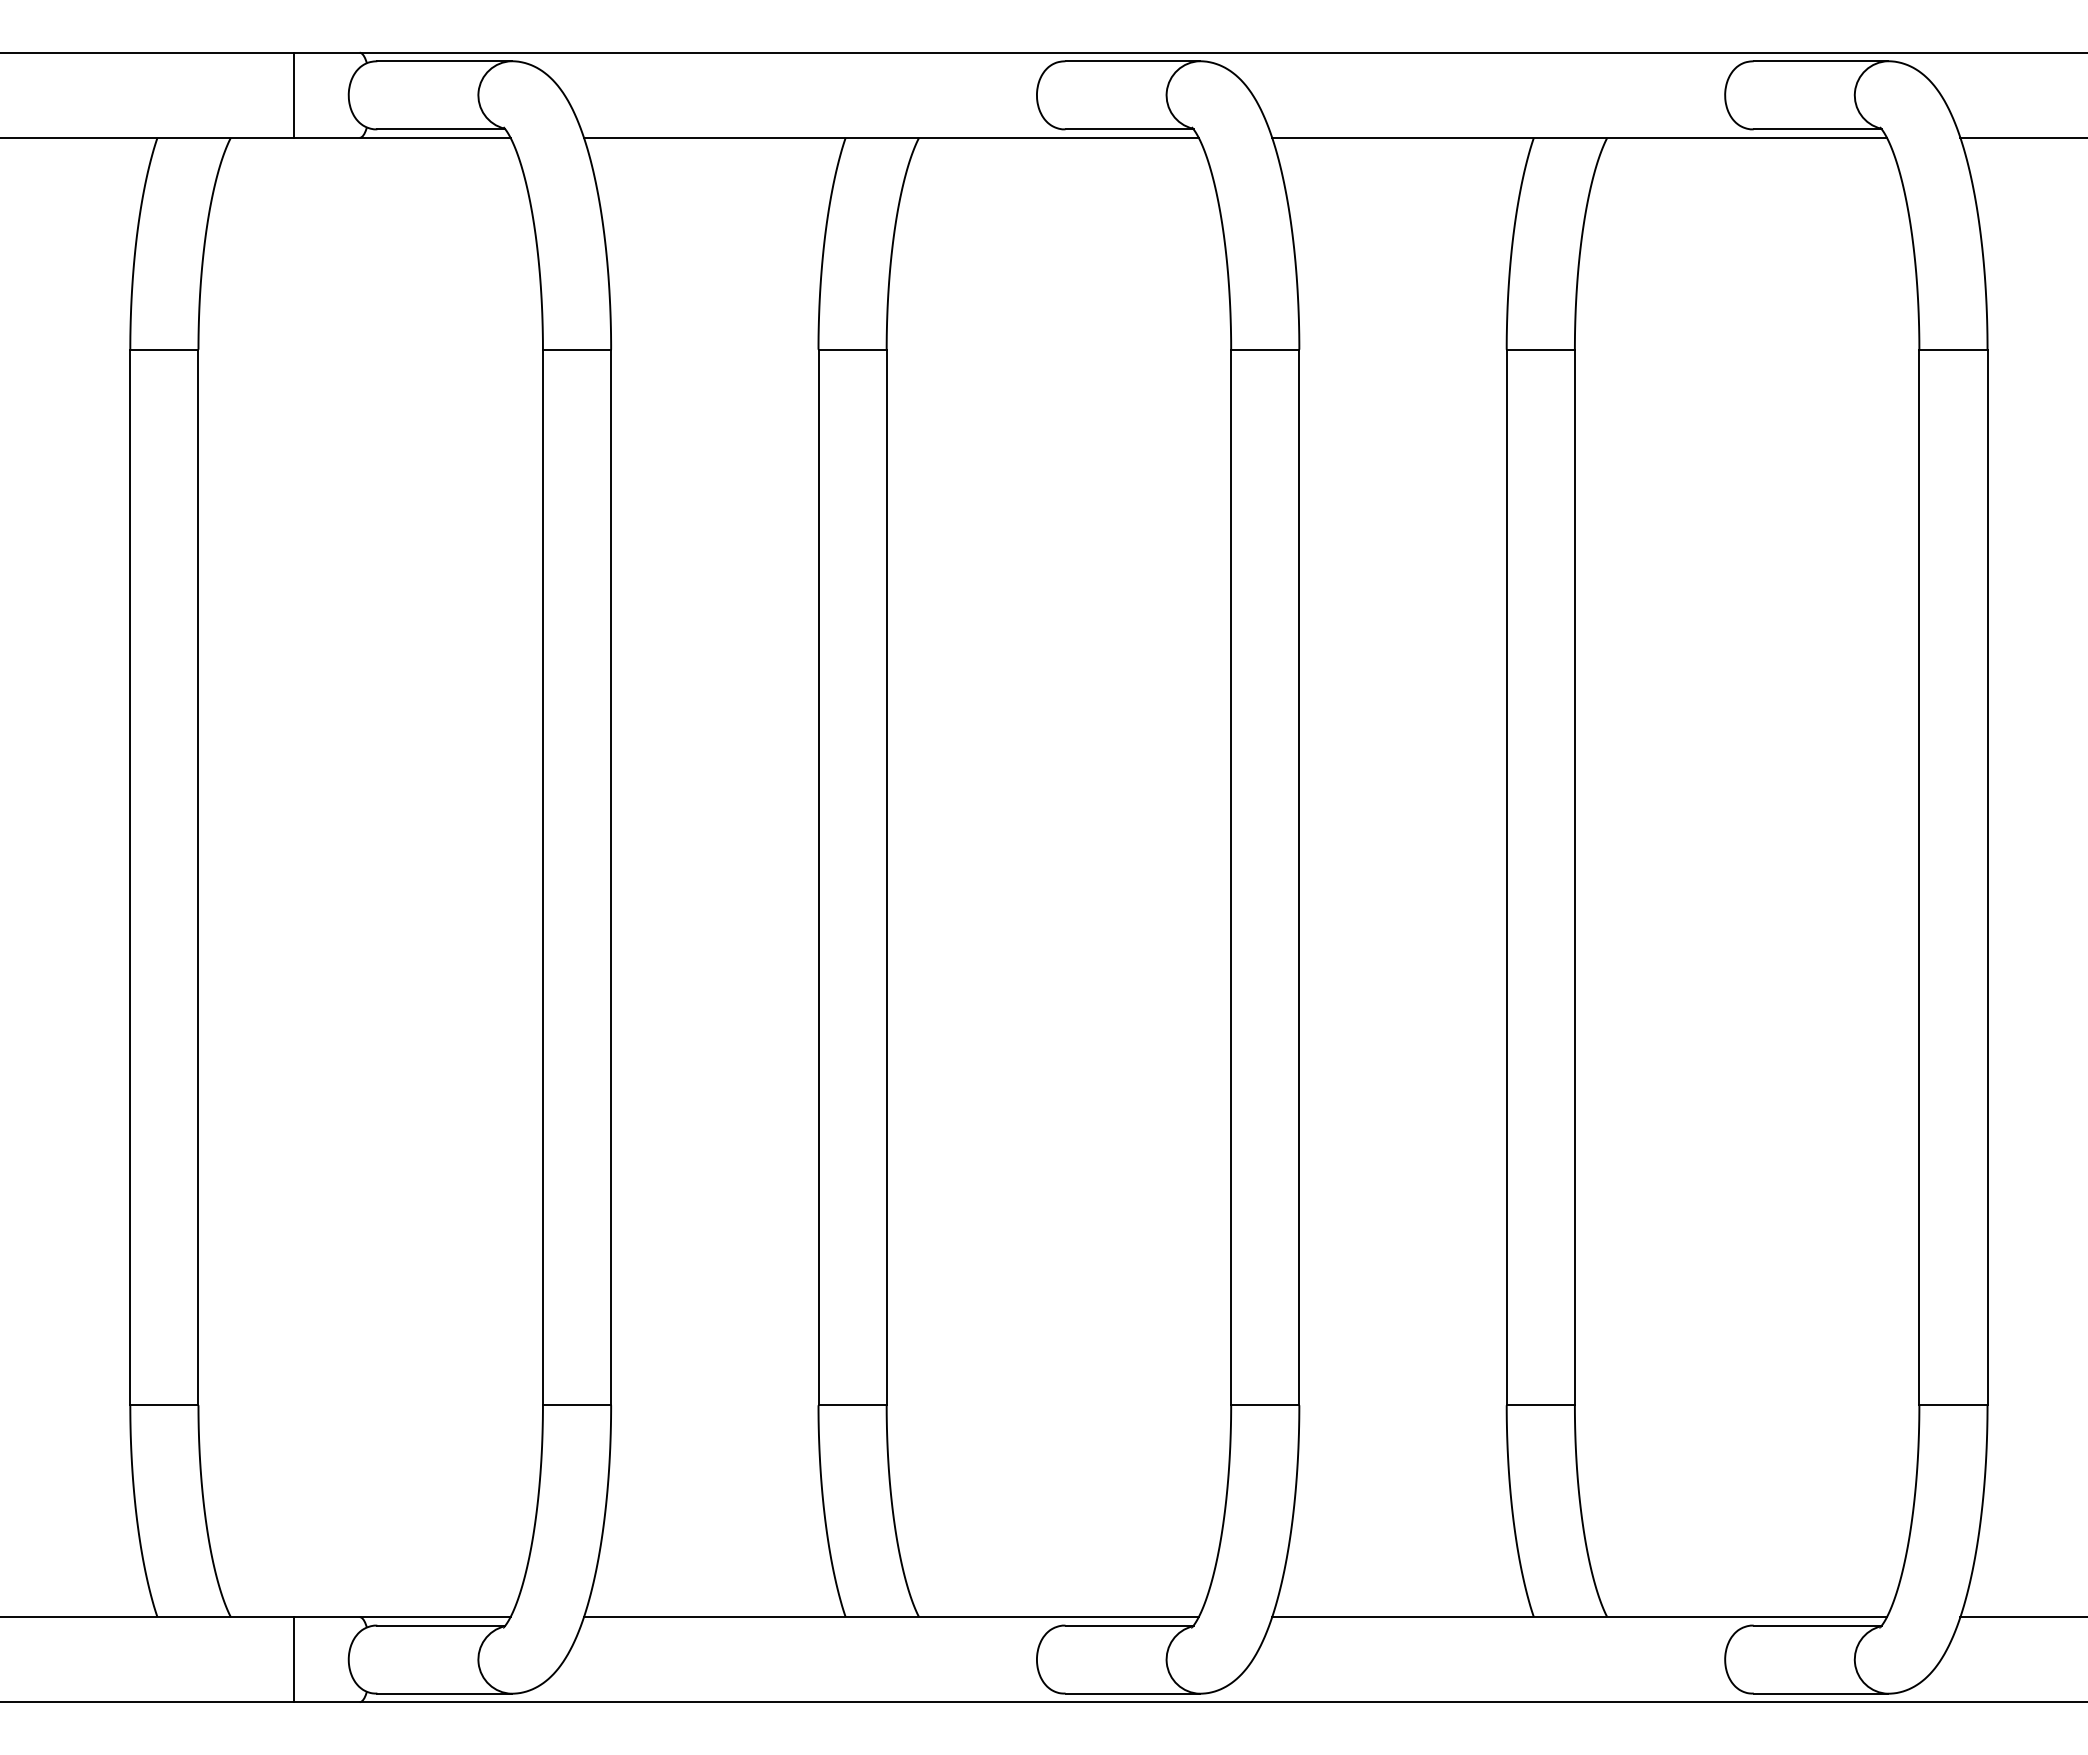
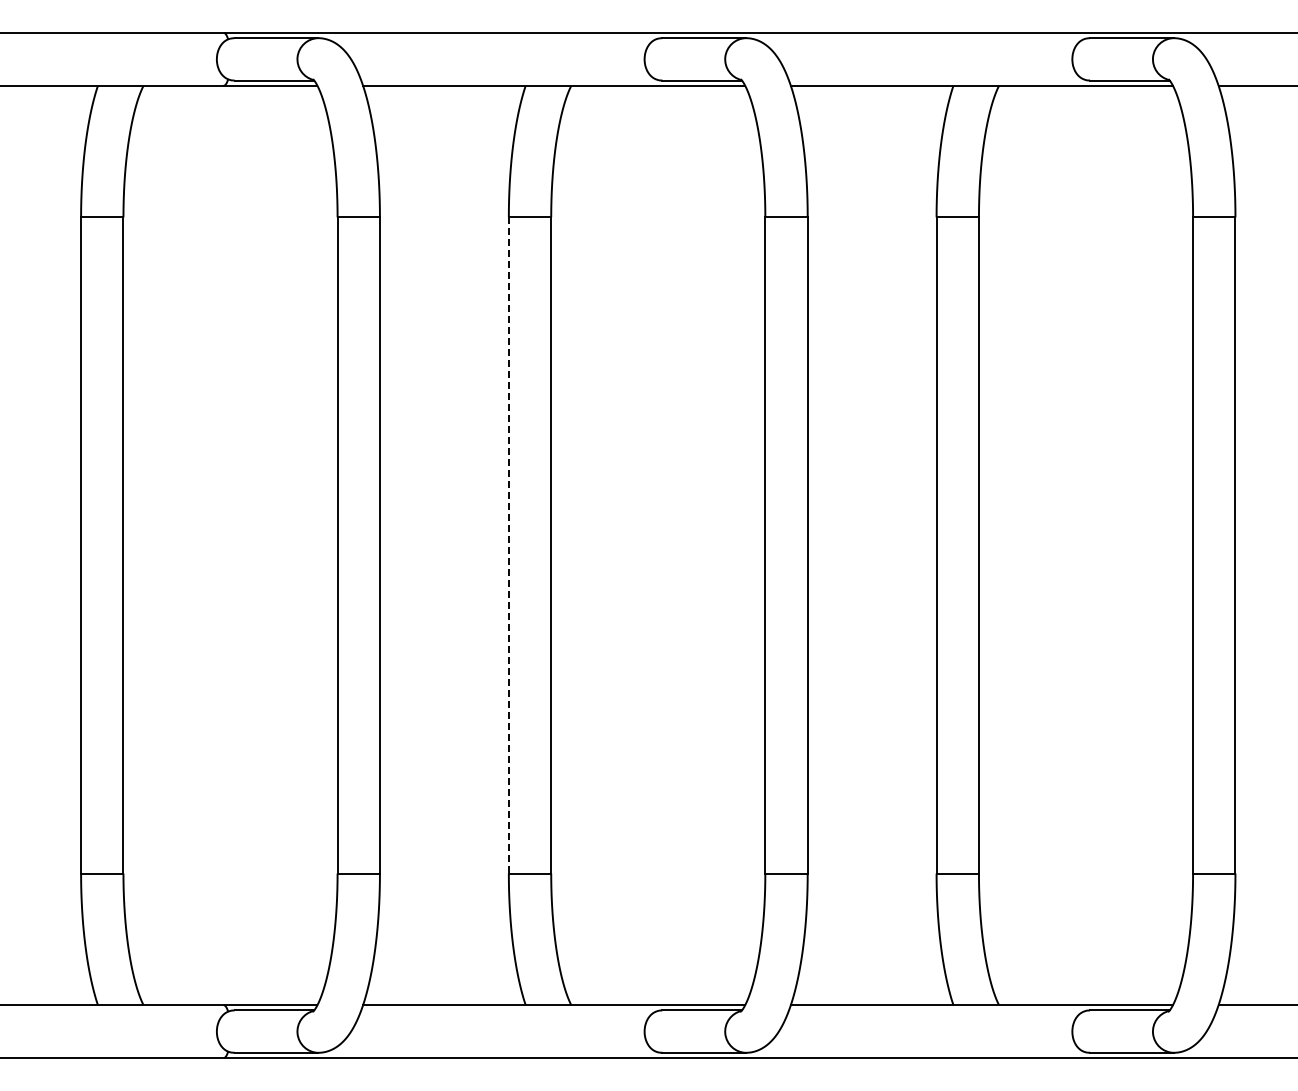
line: (293, 93) -> (182, 58), removed
line: (817, 877) -> (508, 545), solid -> dashed
line: (293, 1659) -> (182, 1031), removed

